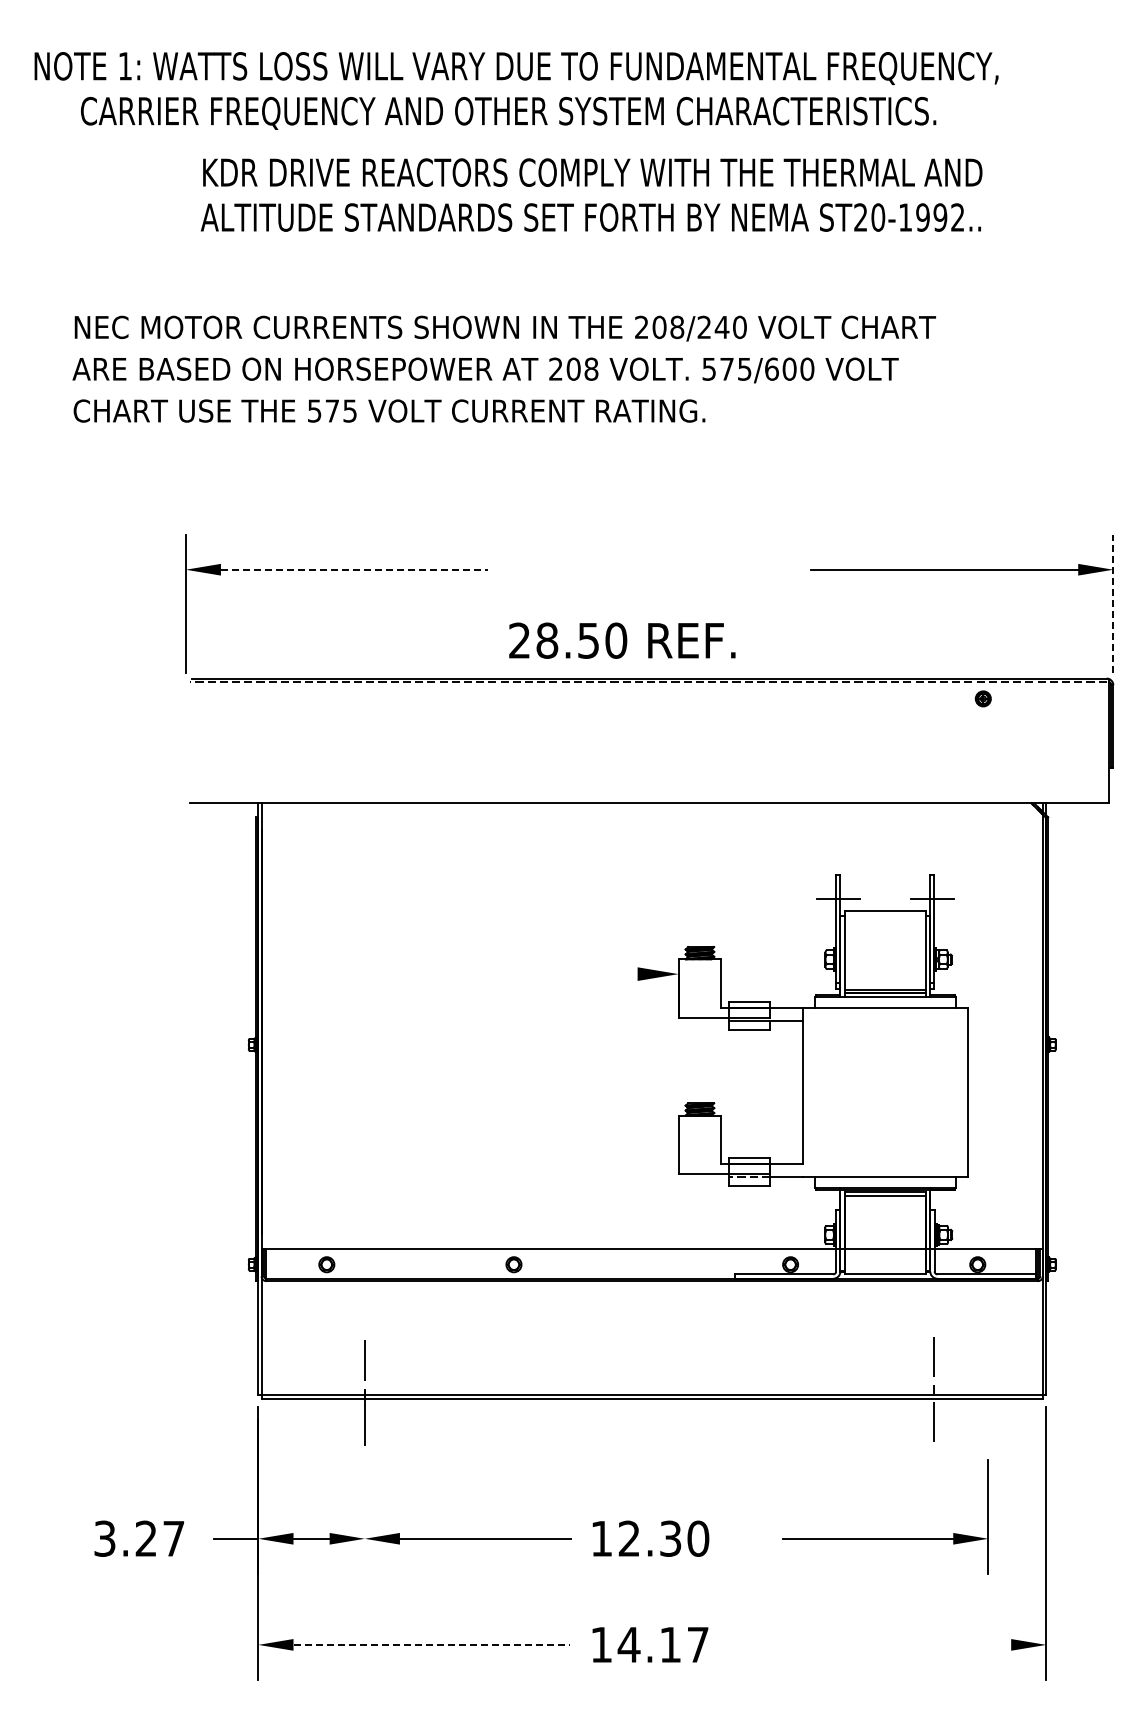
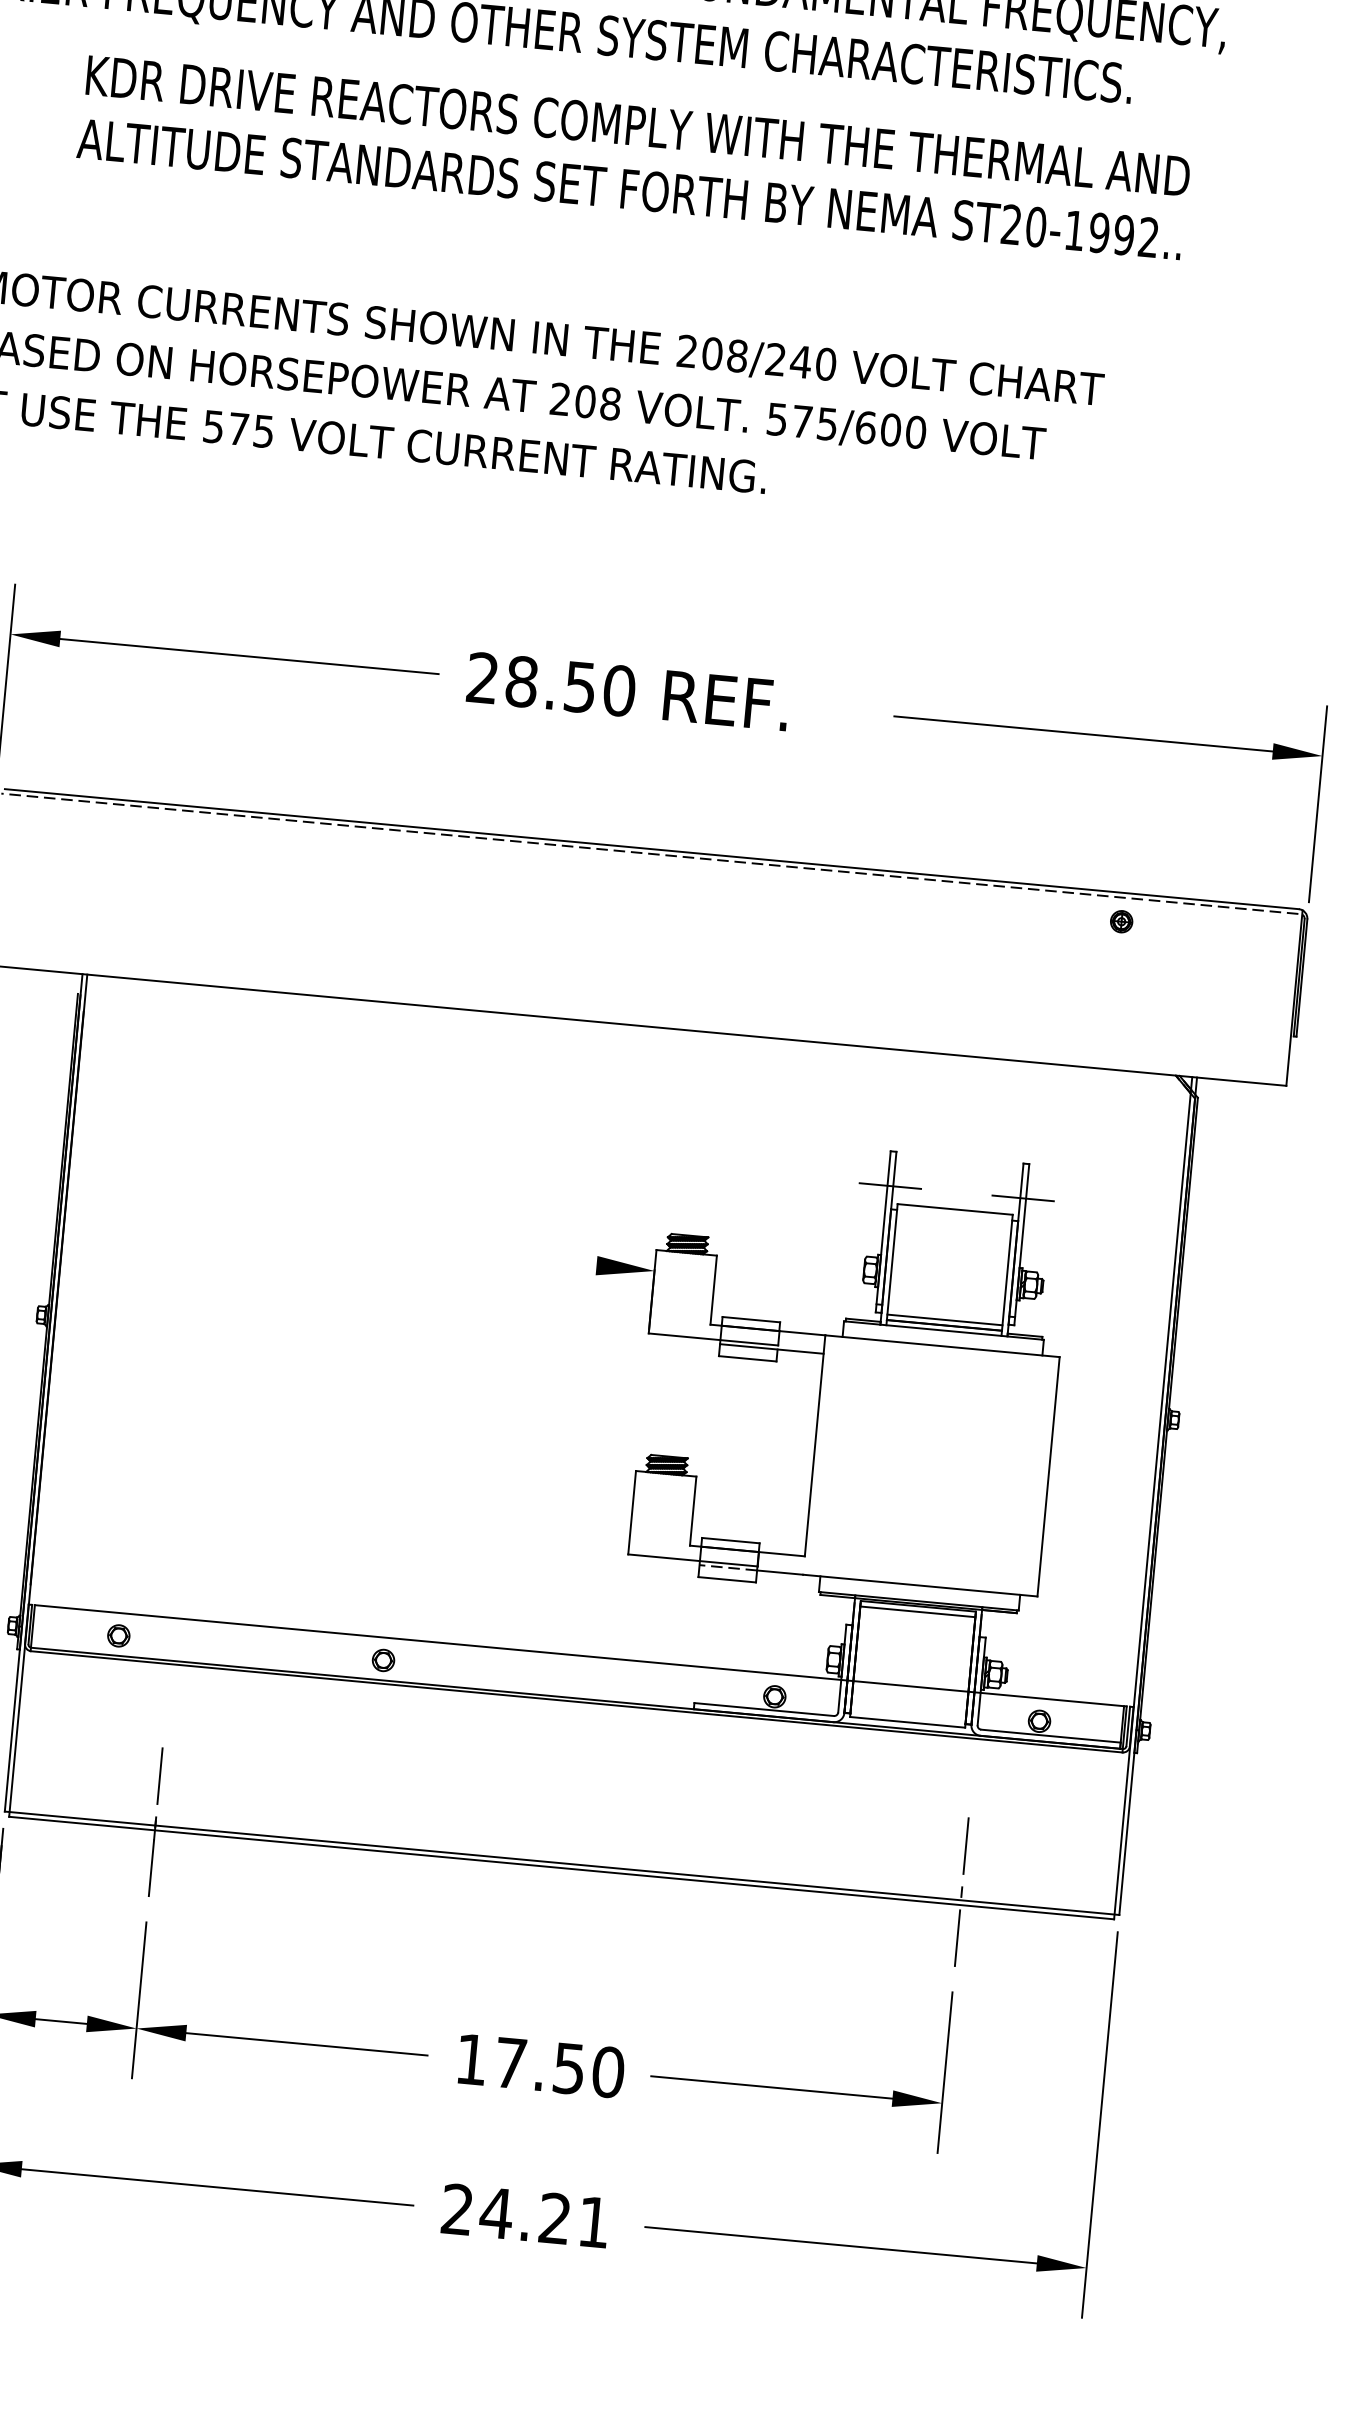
line: (354, 569) -> (249, 656), dashed -> solid
line: (1113, 603) -> (1318, 803), dashed -> solid
text: (622, 640) -> (628, 691), moved
line: (364, 1518) -> (138, 1999), added
text: (649, 1538) -> (539, 2065), 12.30 -> 17.50
part: (885, 1538) -> (796, 2089), moved
line: (432, 1644) -> (218, 2186), dashed -> solid
text: (649, 1644) -> (525, 2215), 14.17 -> 24.21
line: (872, 1644) -> (840, 2244), added

